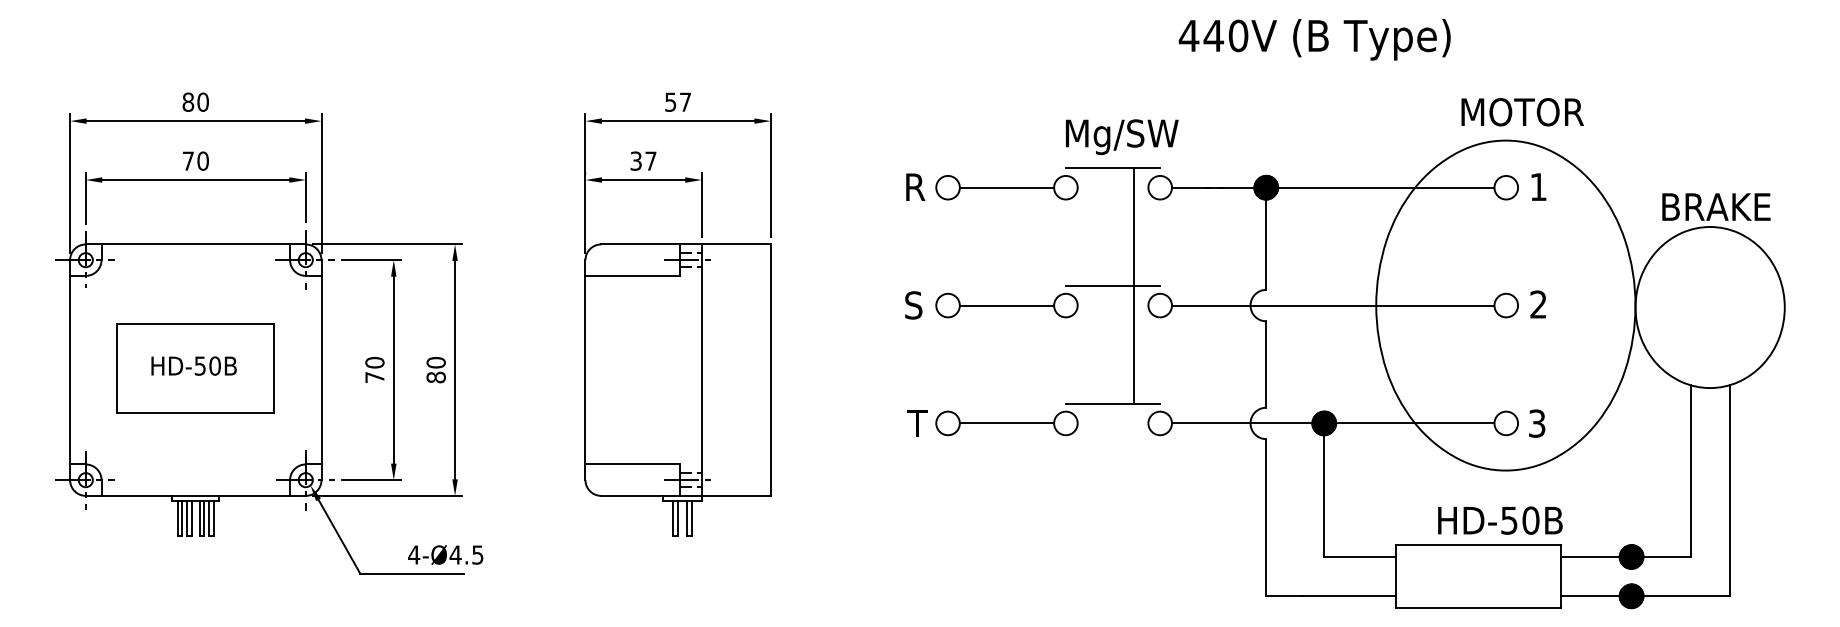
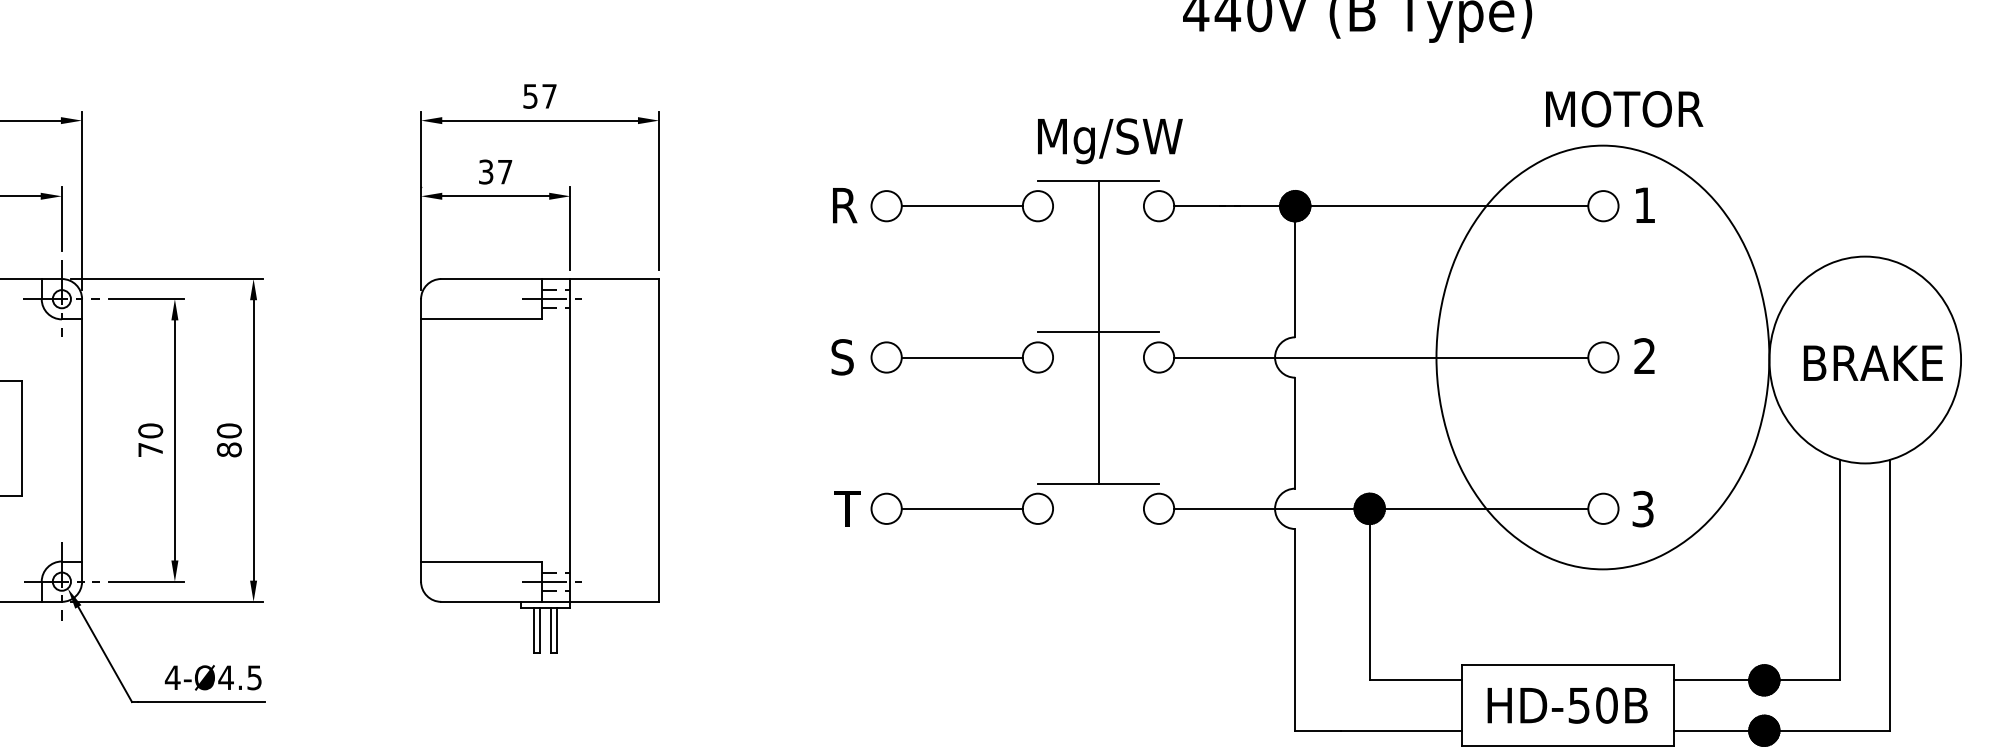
text: (1716, 206) -> (1873, 362), moved
line: (1134, 285) -> (1099, 331), moved
text: (1500, 520) -> (1567, 705), moved
text: (445, 554) -> (213, 677), moved

